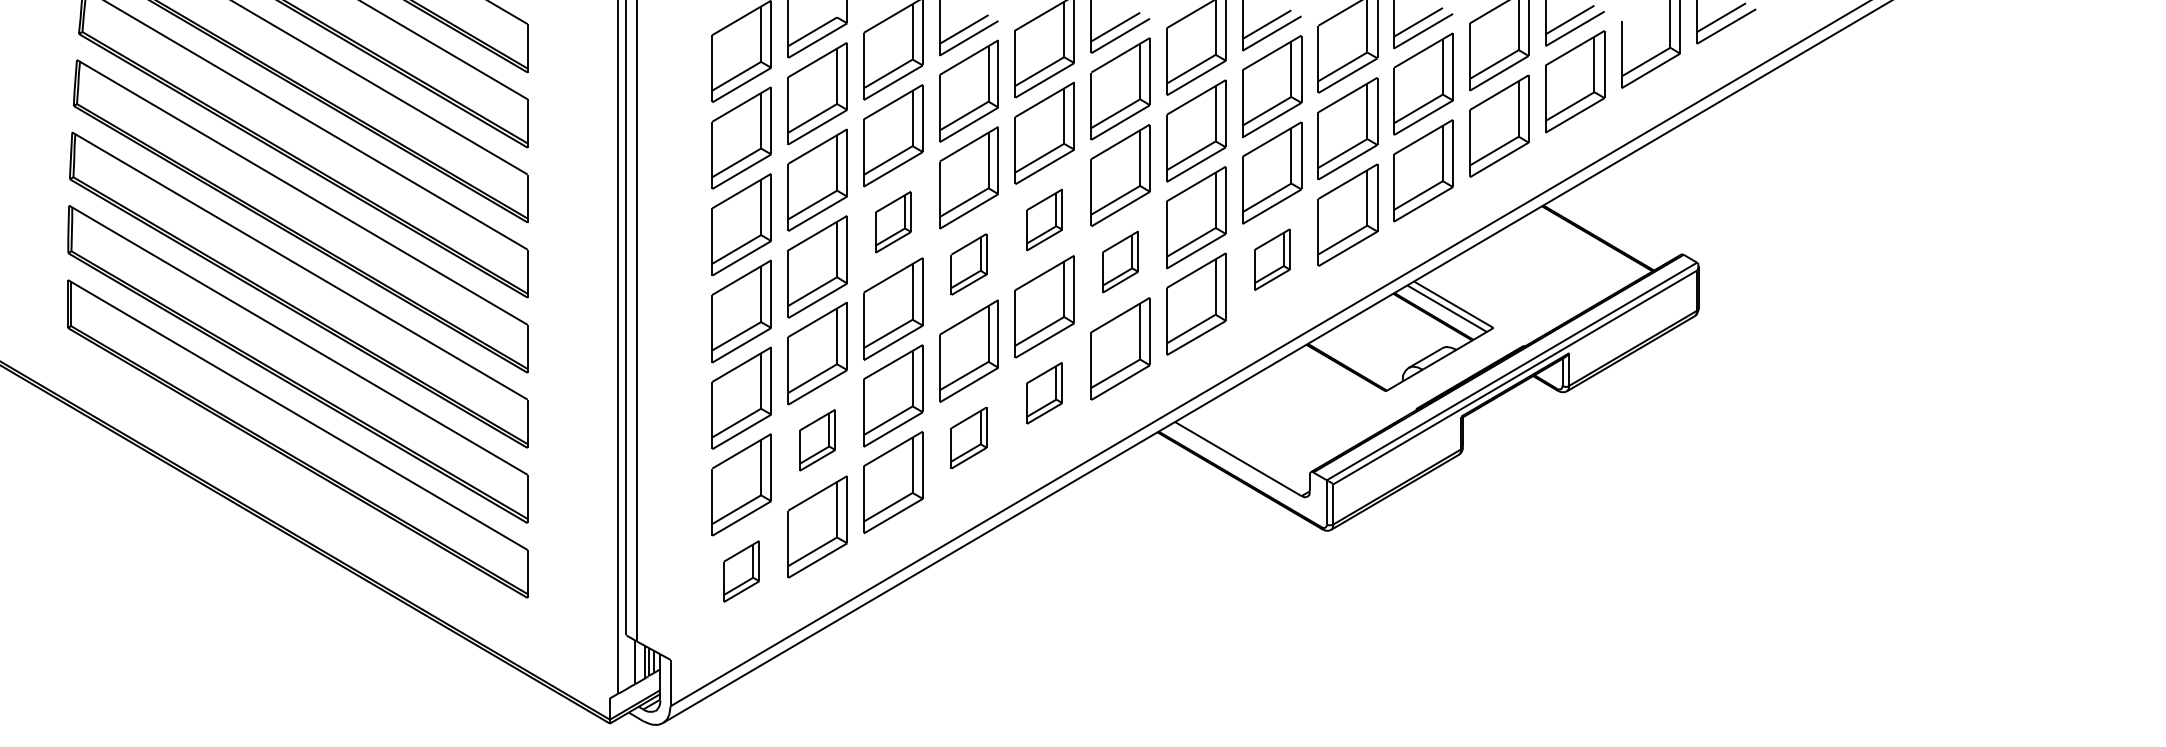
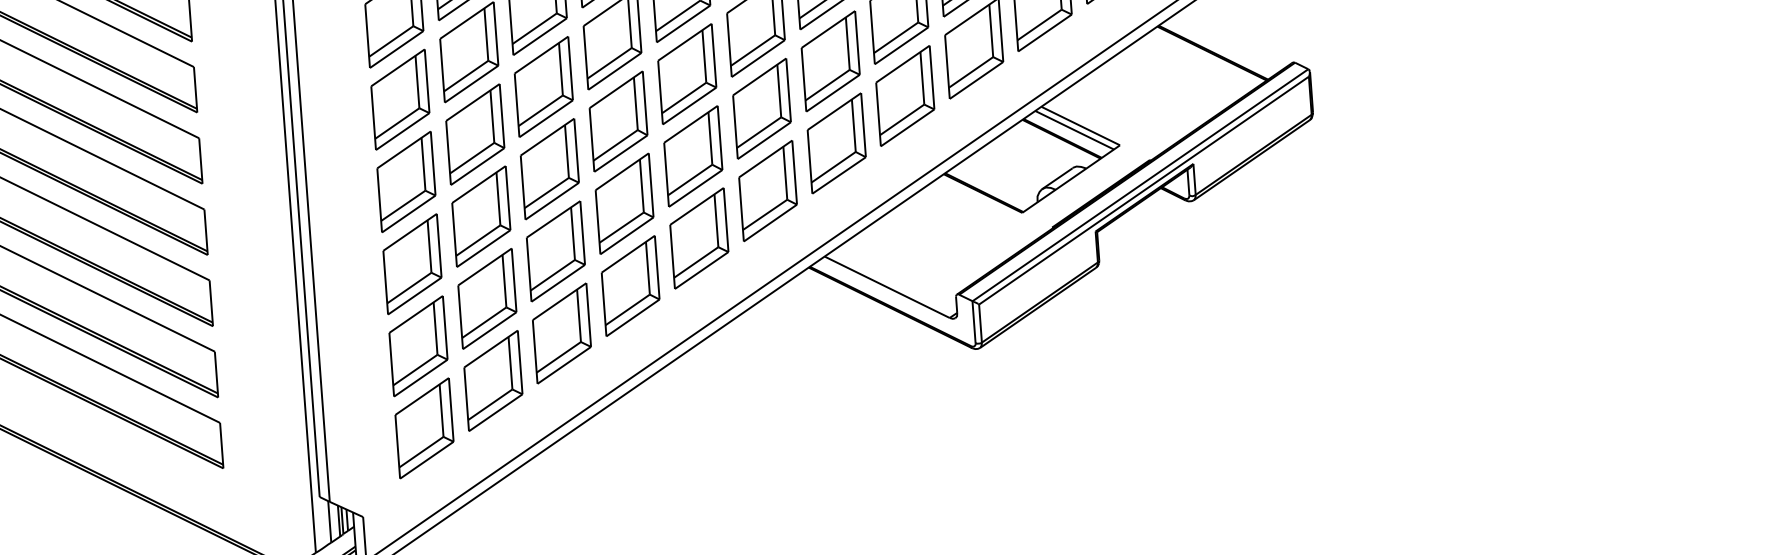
part: (1044, 219) -> (686, 73), size x1.67
part: (893, 221) -> (543, 86), size x1.67
part: (1272, 259) -> (905, 95), size x1.67
part: (1120, 261) -> (761, 108), size x1.67
part: (968, 264) -> (617, 121), size x1.67
part: (1044, 392) -> (698, 237), size x1.67
part: (968, 437) -> (630, 285), size x1.67
part: (817, 439) -> (487, 298), size x1.67
part: (741, 571) -> (424, 428), size x1.67

